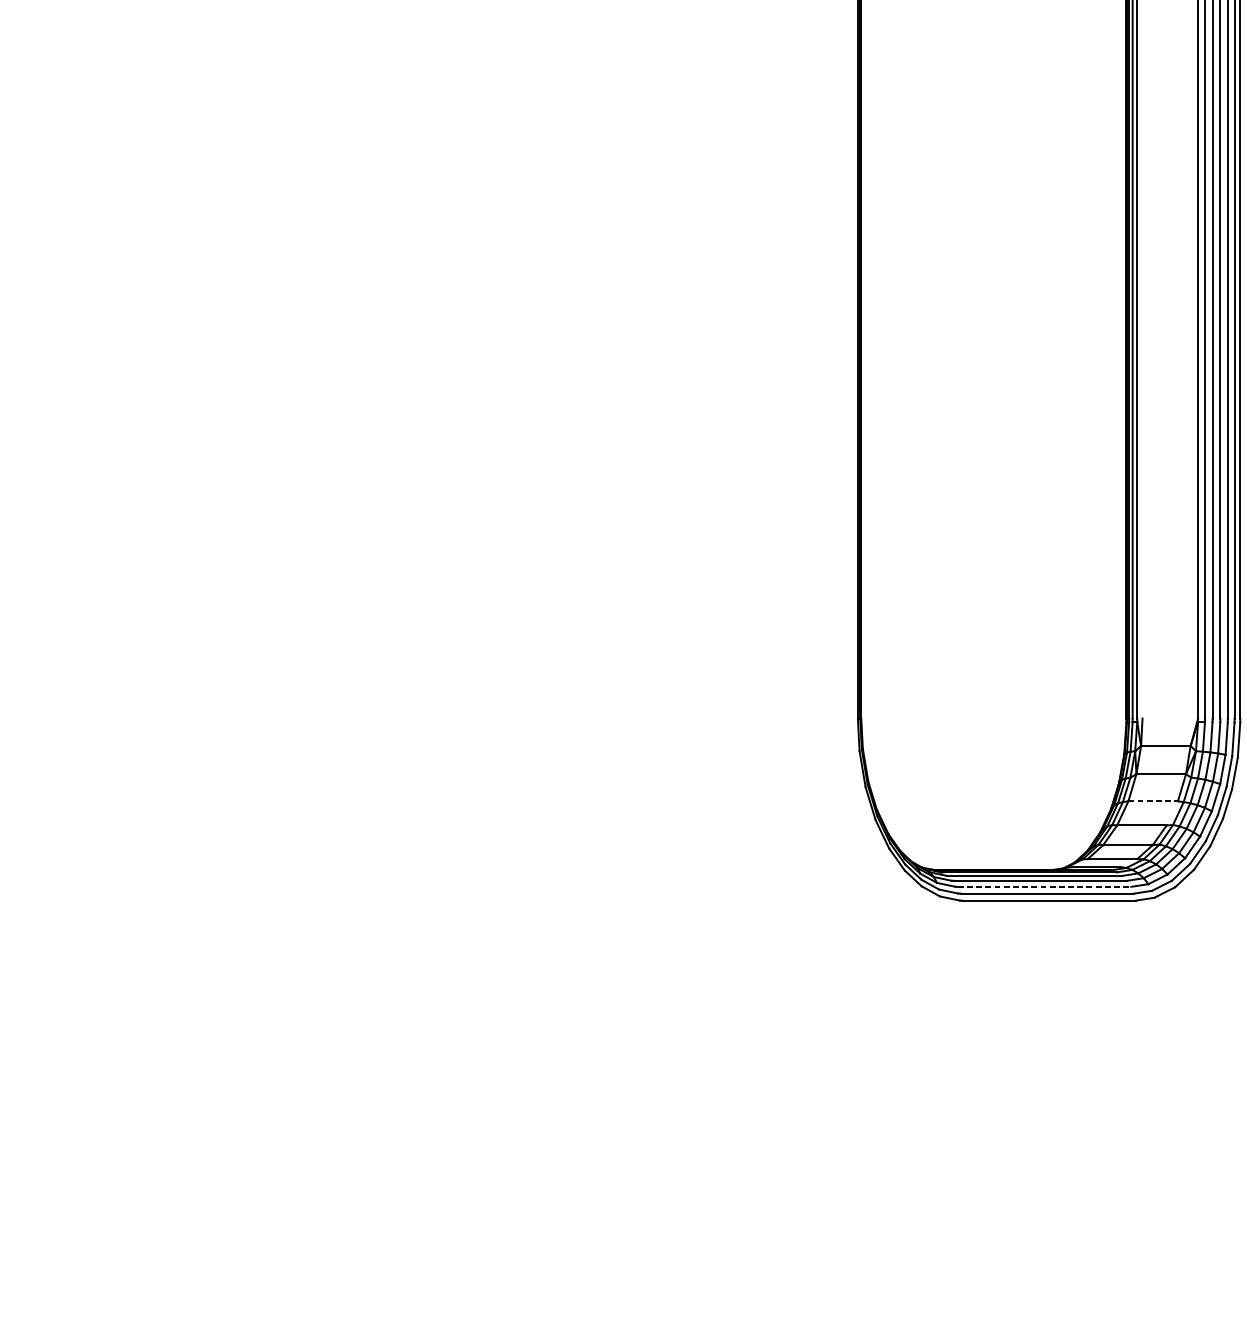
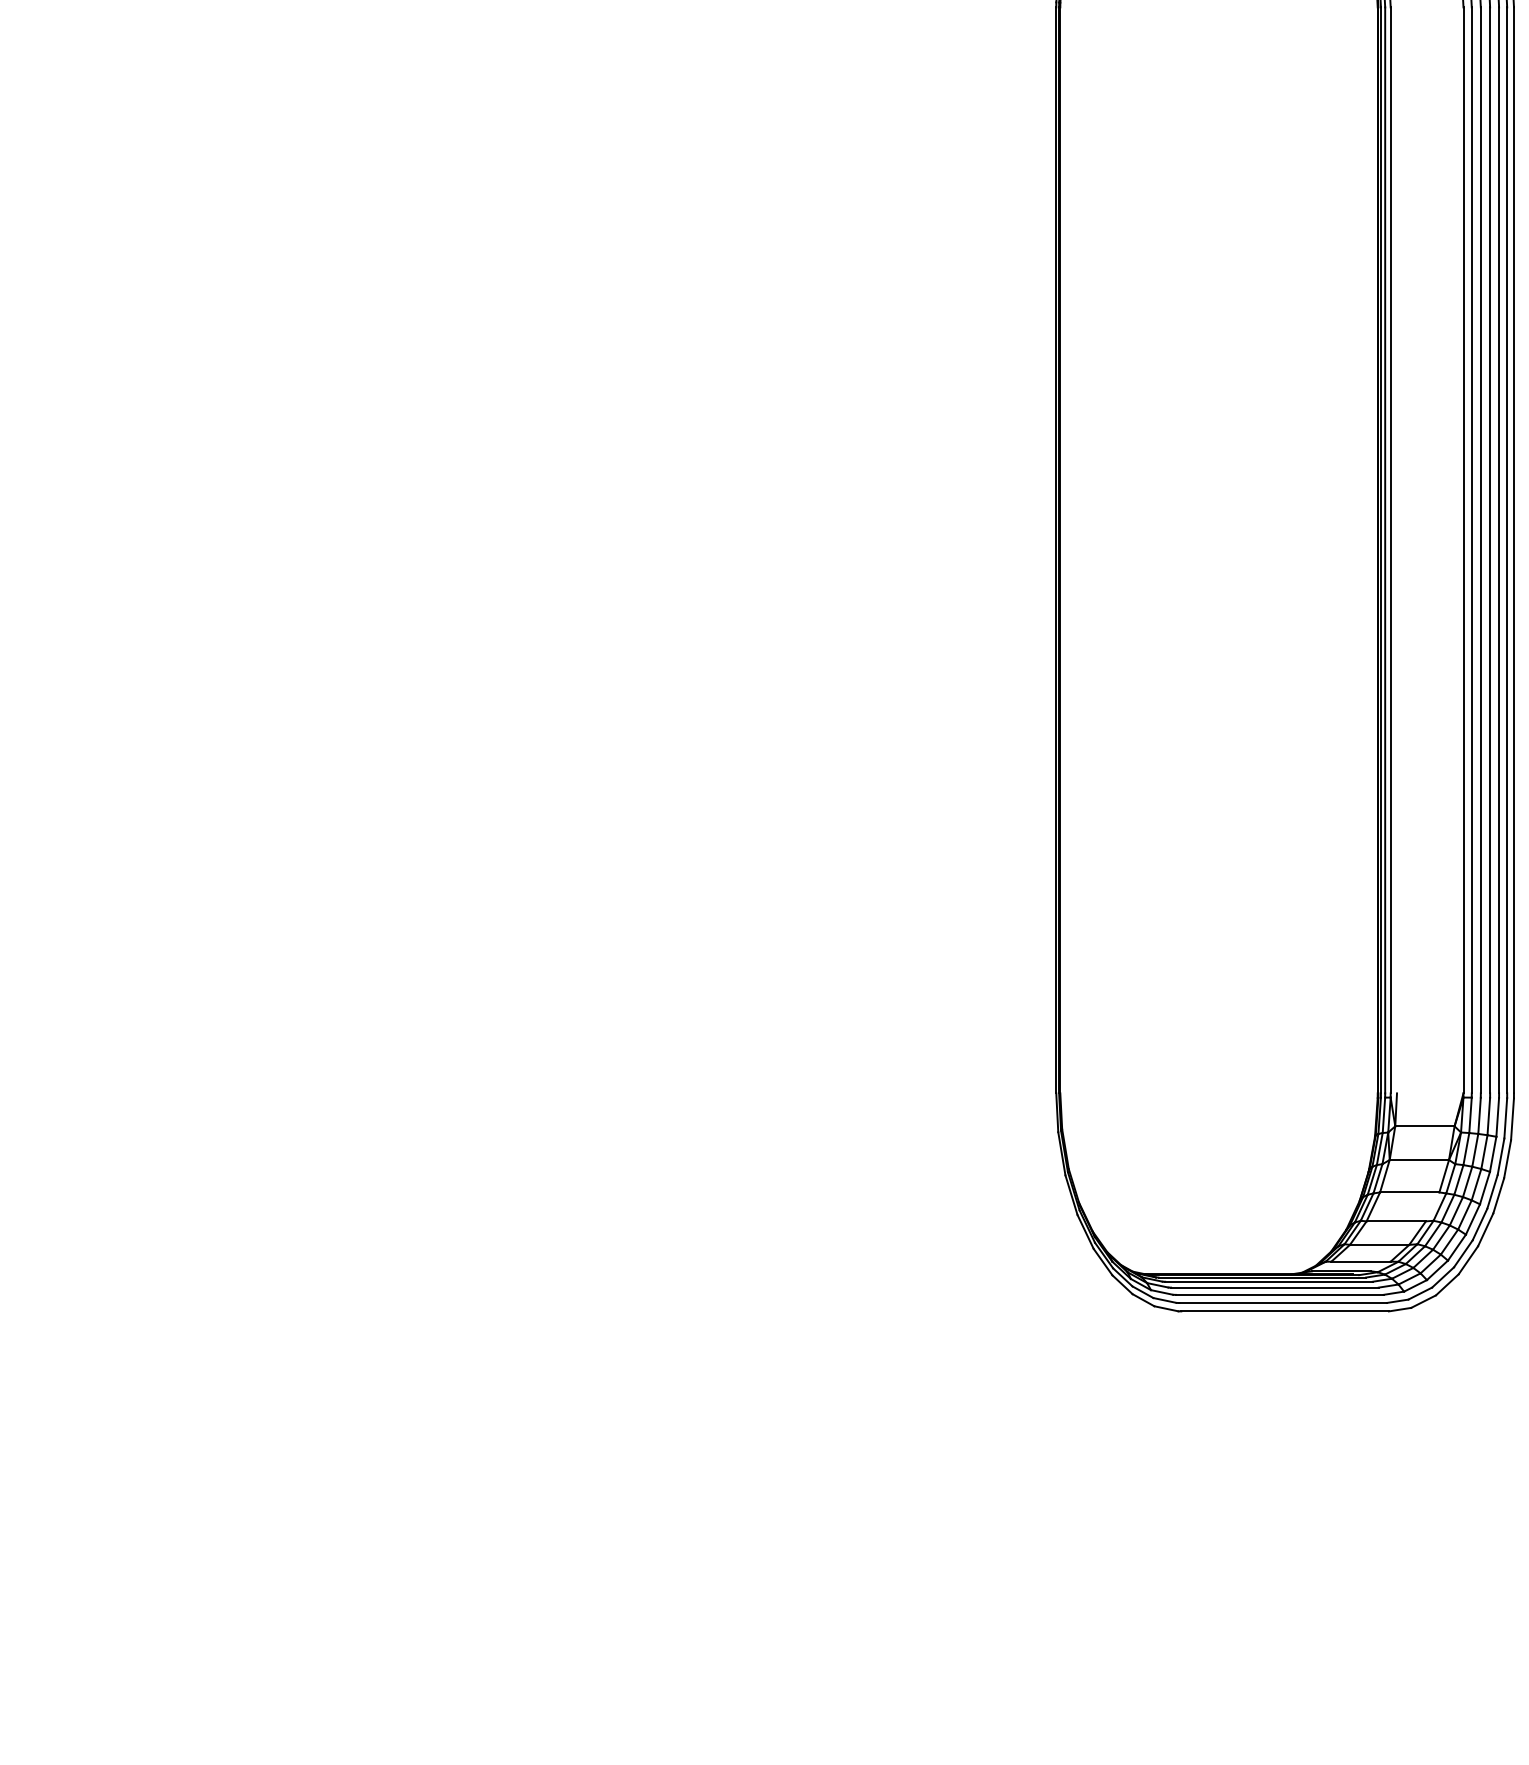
line: (1152, 801) -> (1409, 1192), dashed -> solid
line: (1044, 886) -> (1279, 1294), dashed -> solid

